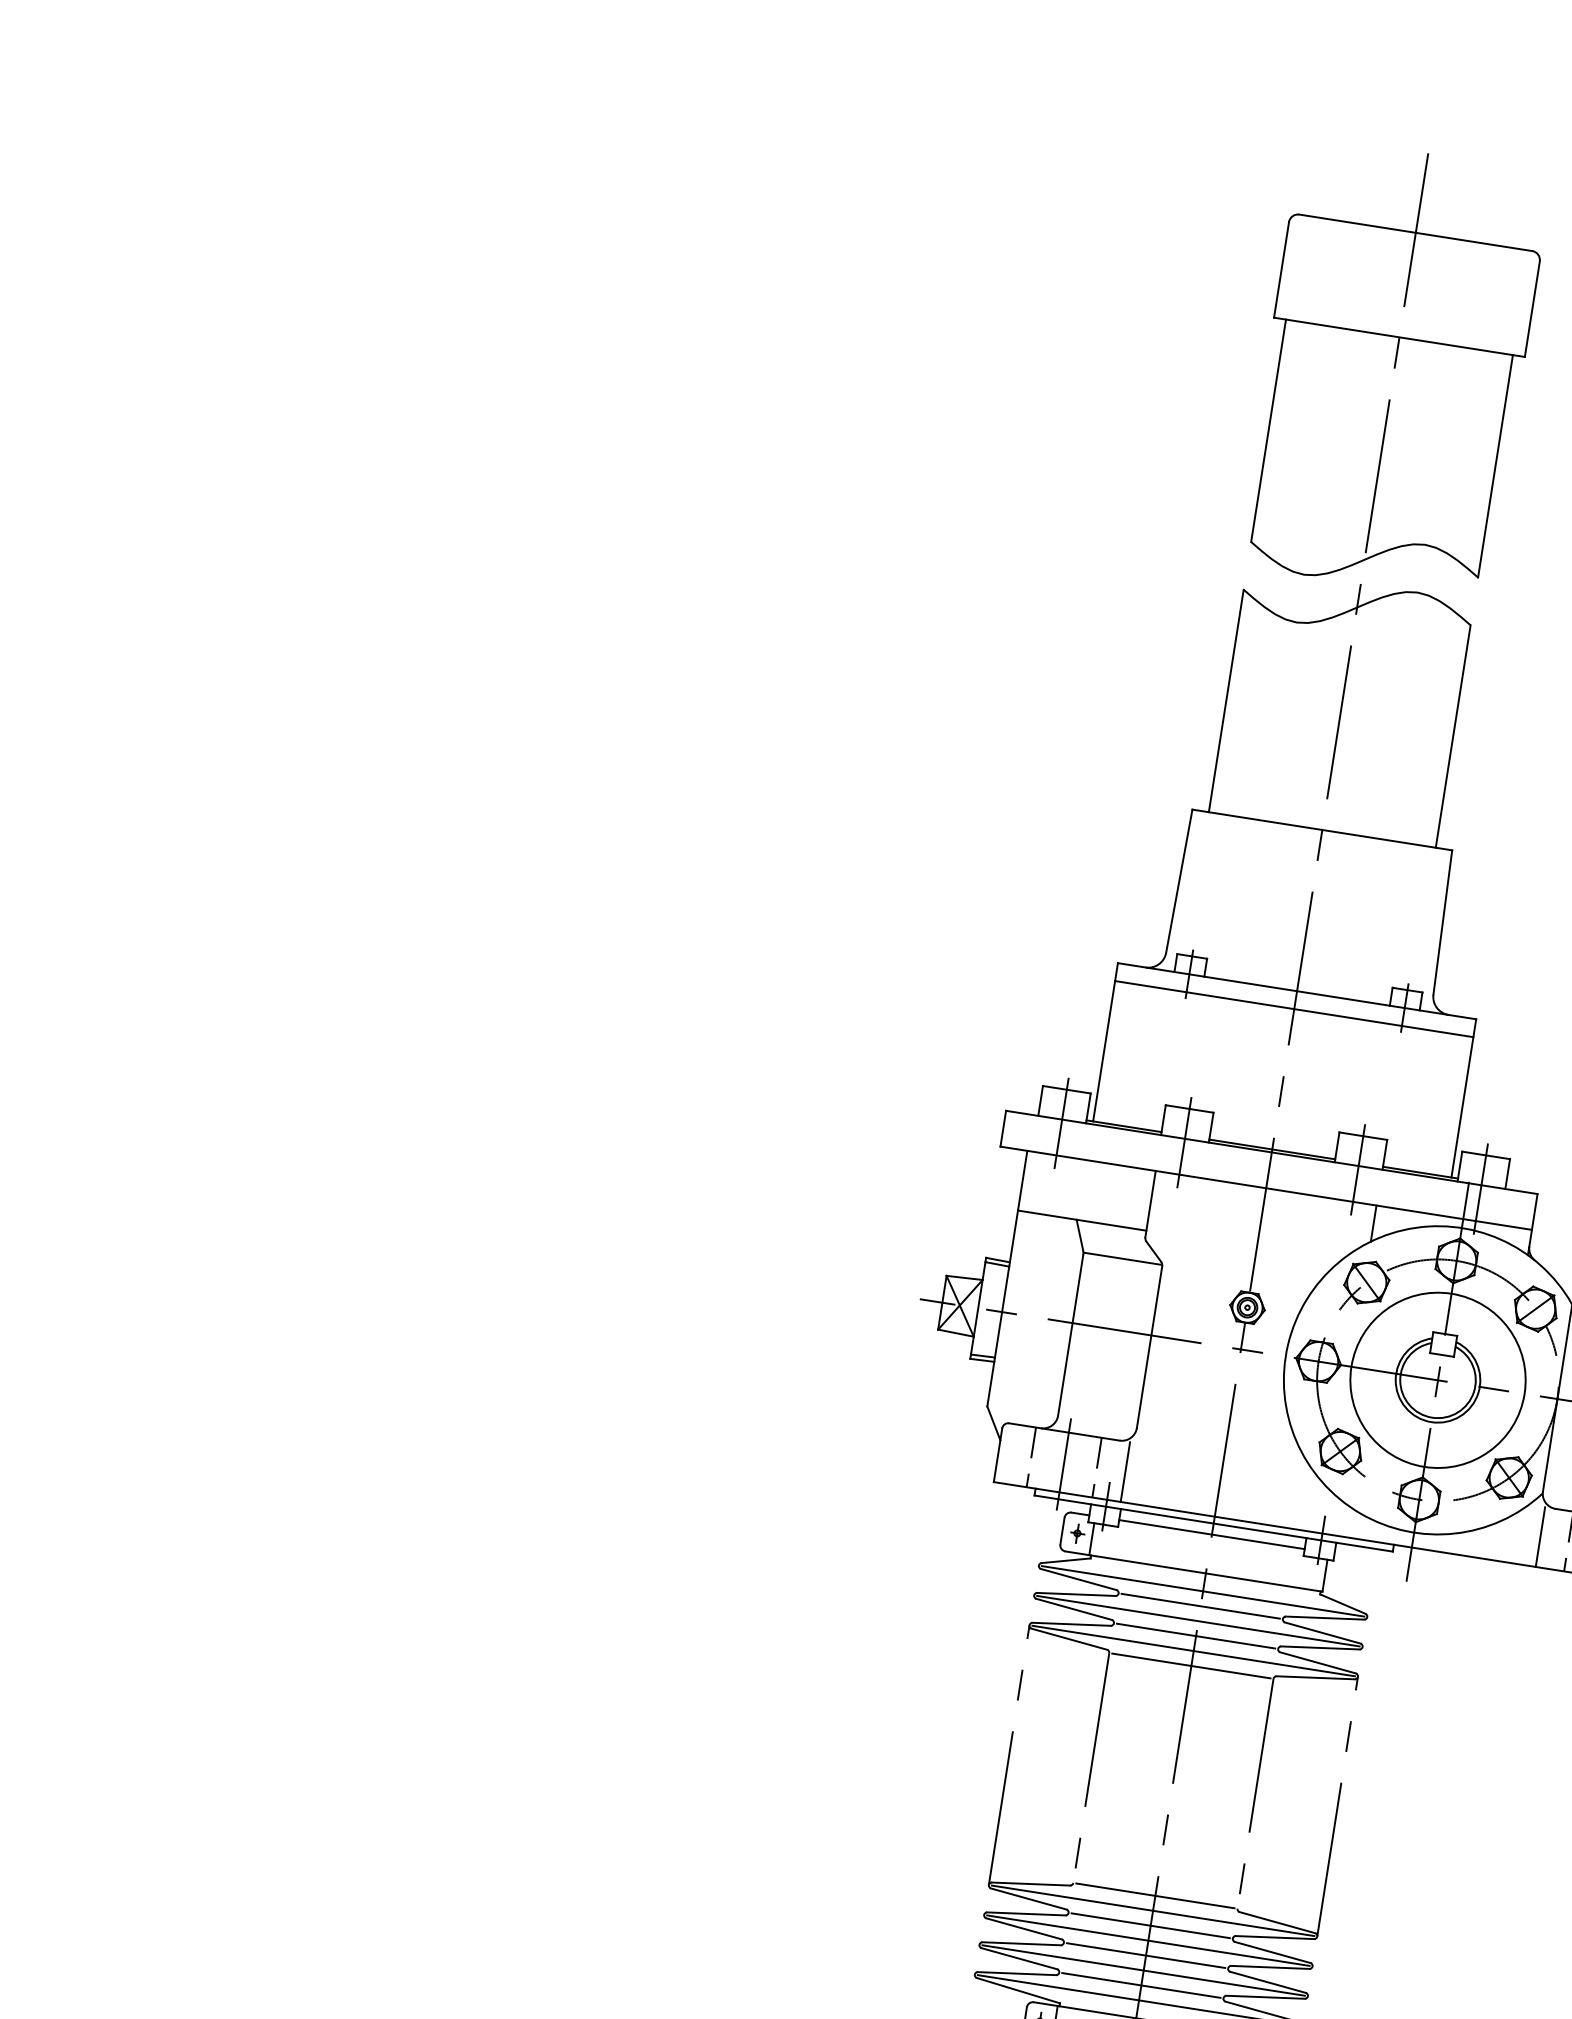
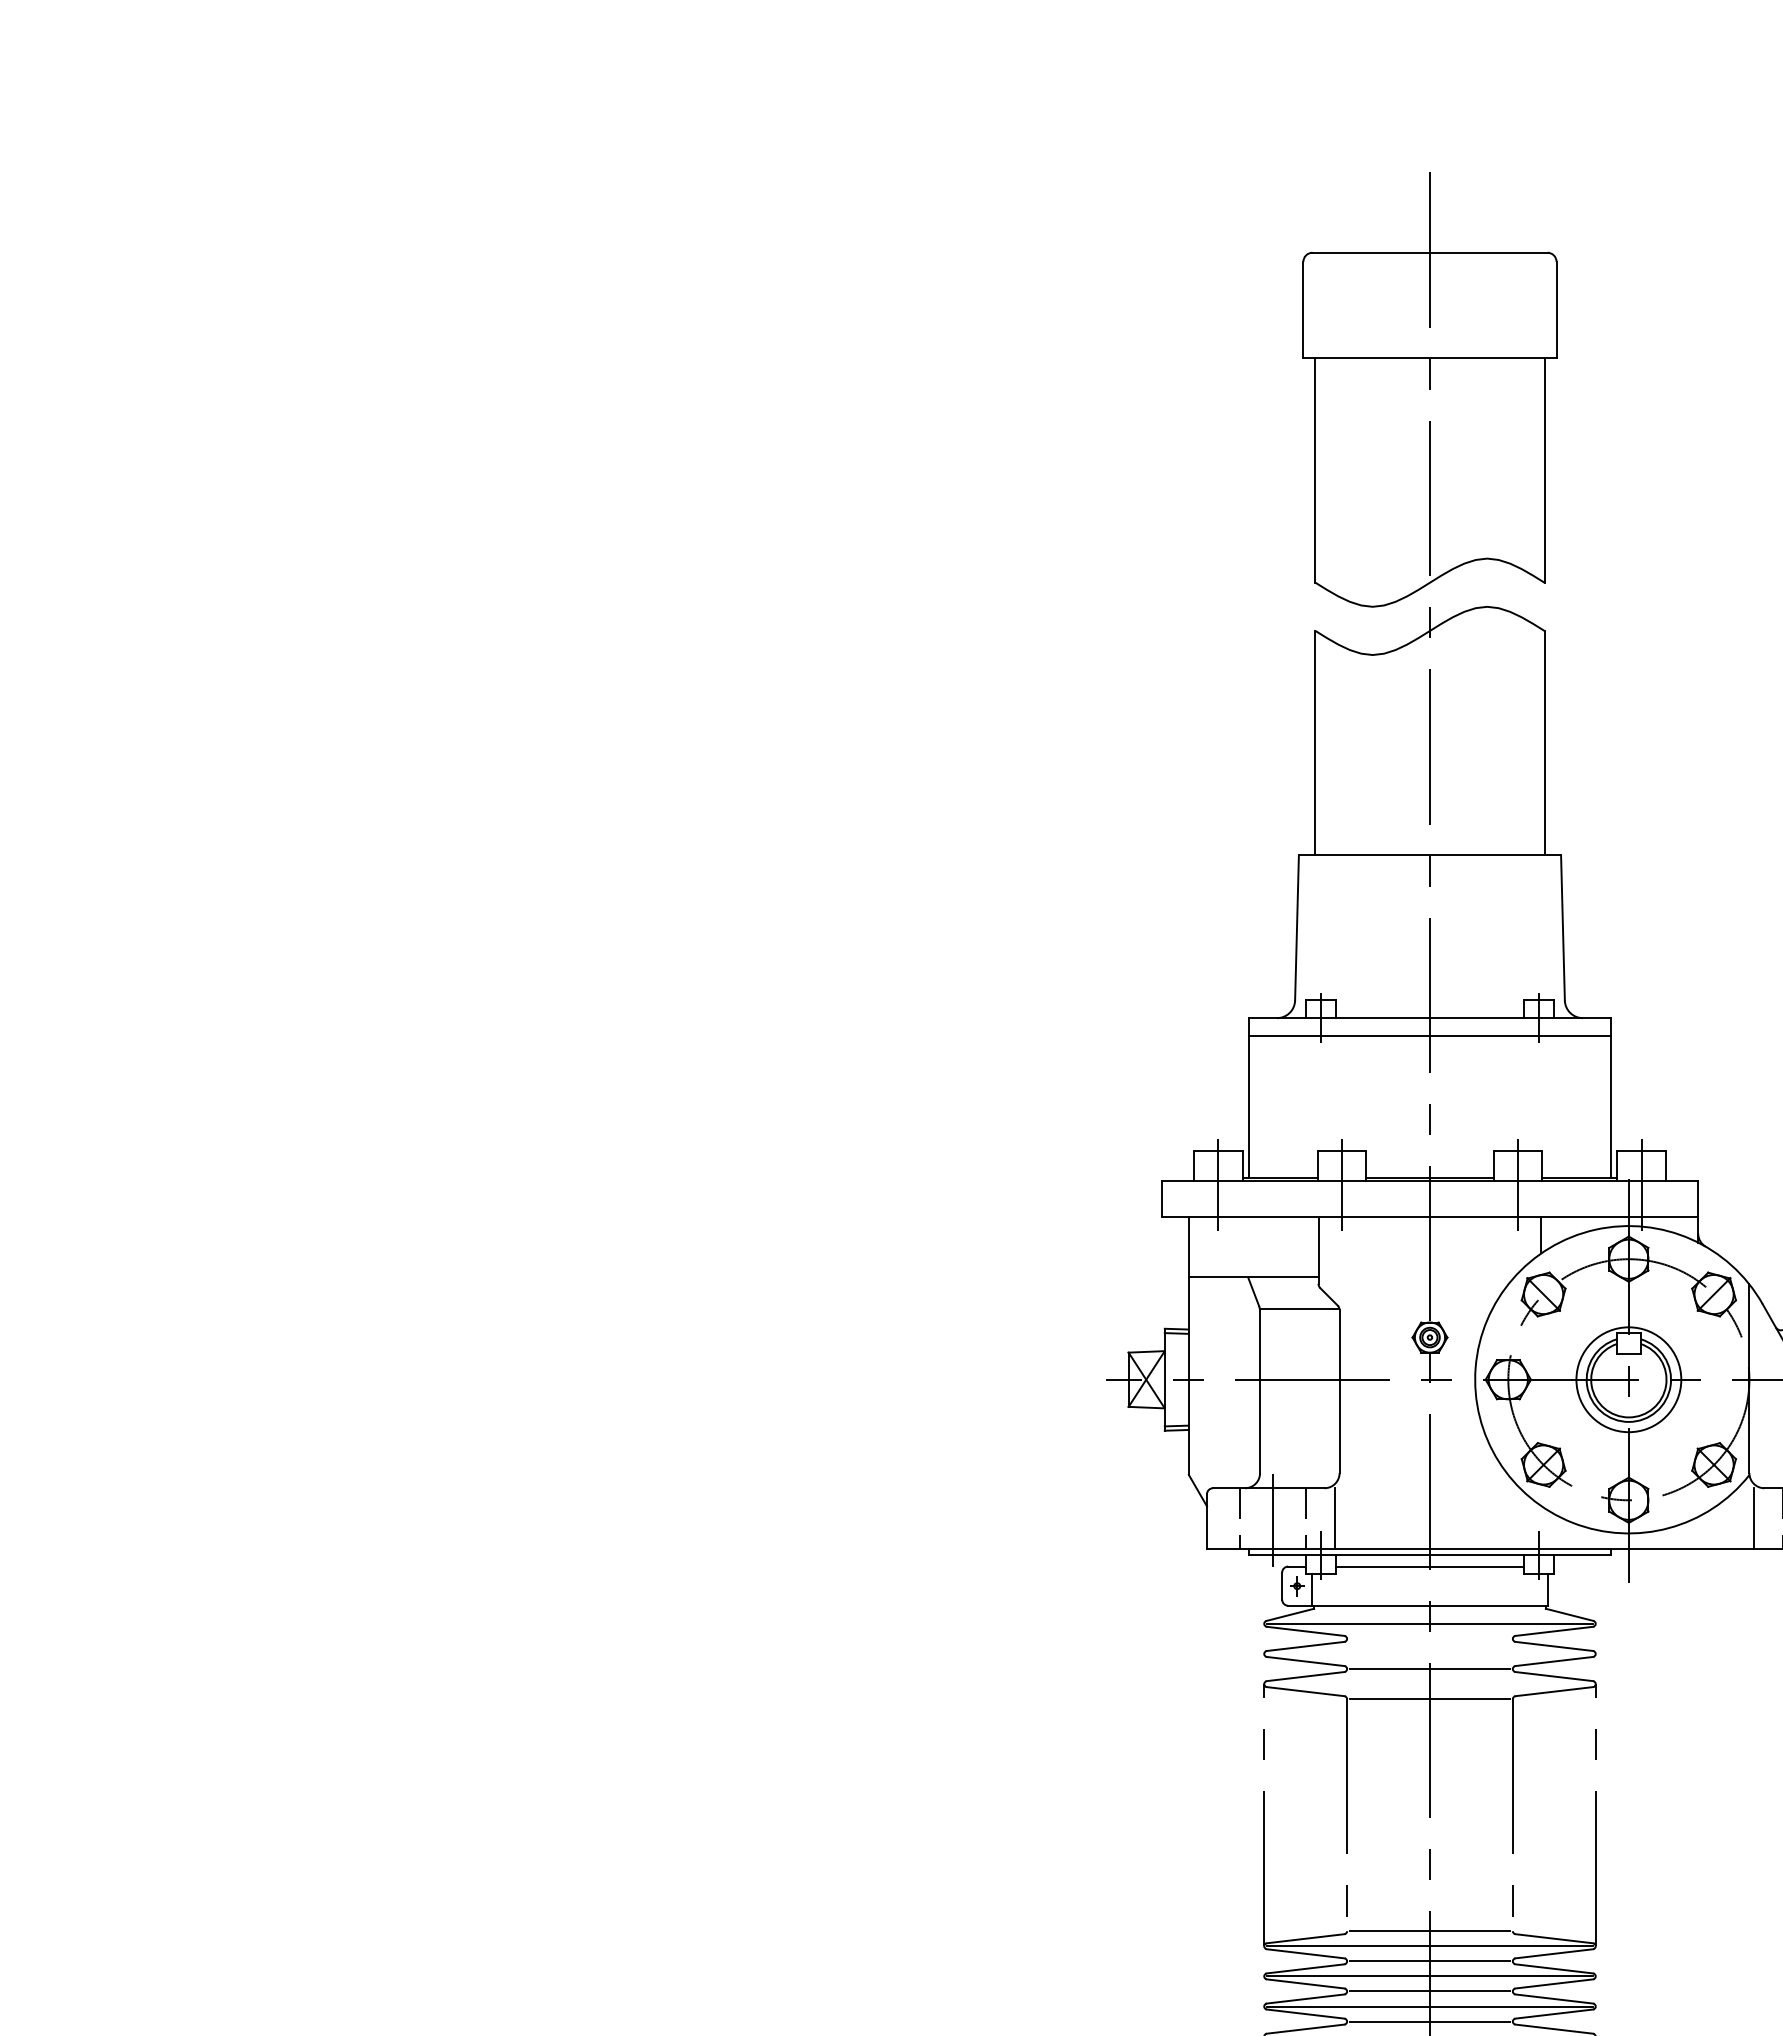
circle: (1437, 1380) -> (1628, 1379), size x0.6
line: (1200, 1605) -> (1429, 1638), removed
line: (1198, 1620) -> (1429, 1653), removed
line: (1193, 1651) -> (1429, 1684), removed

